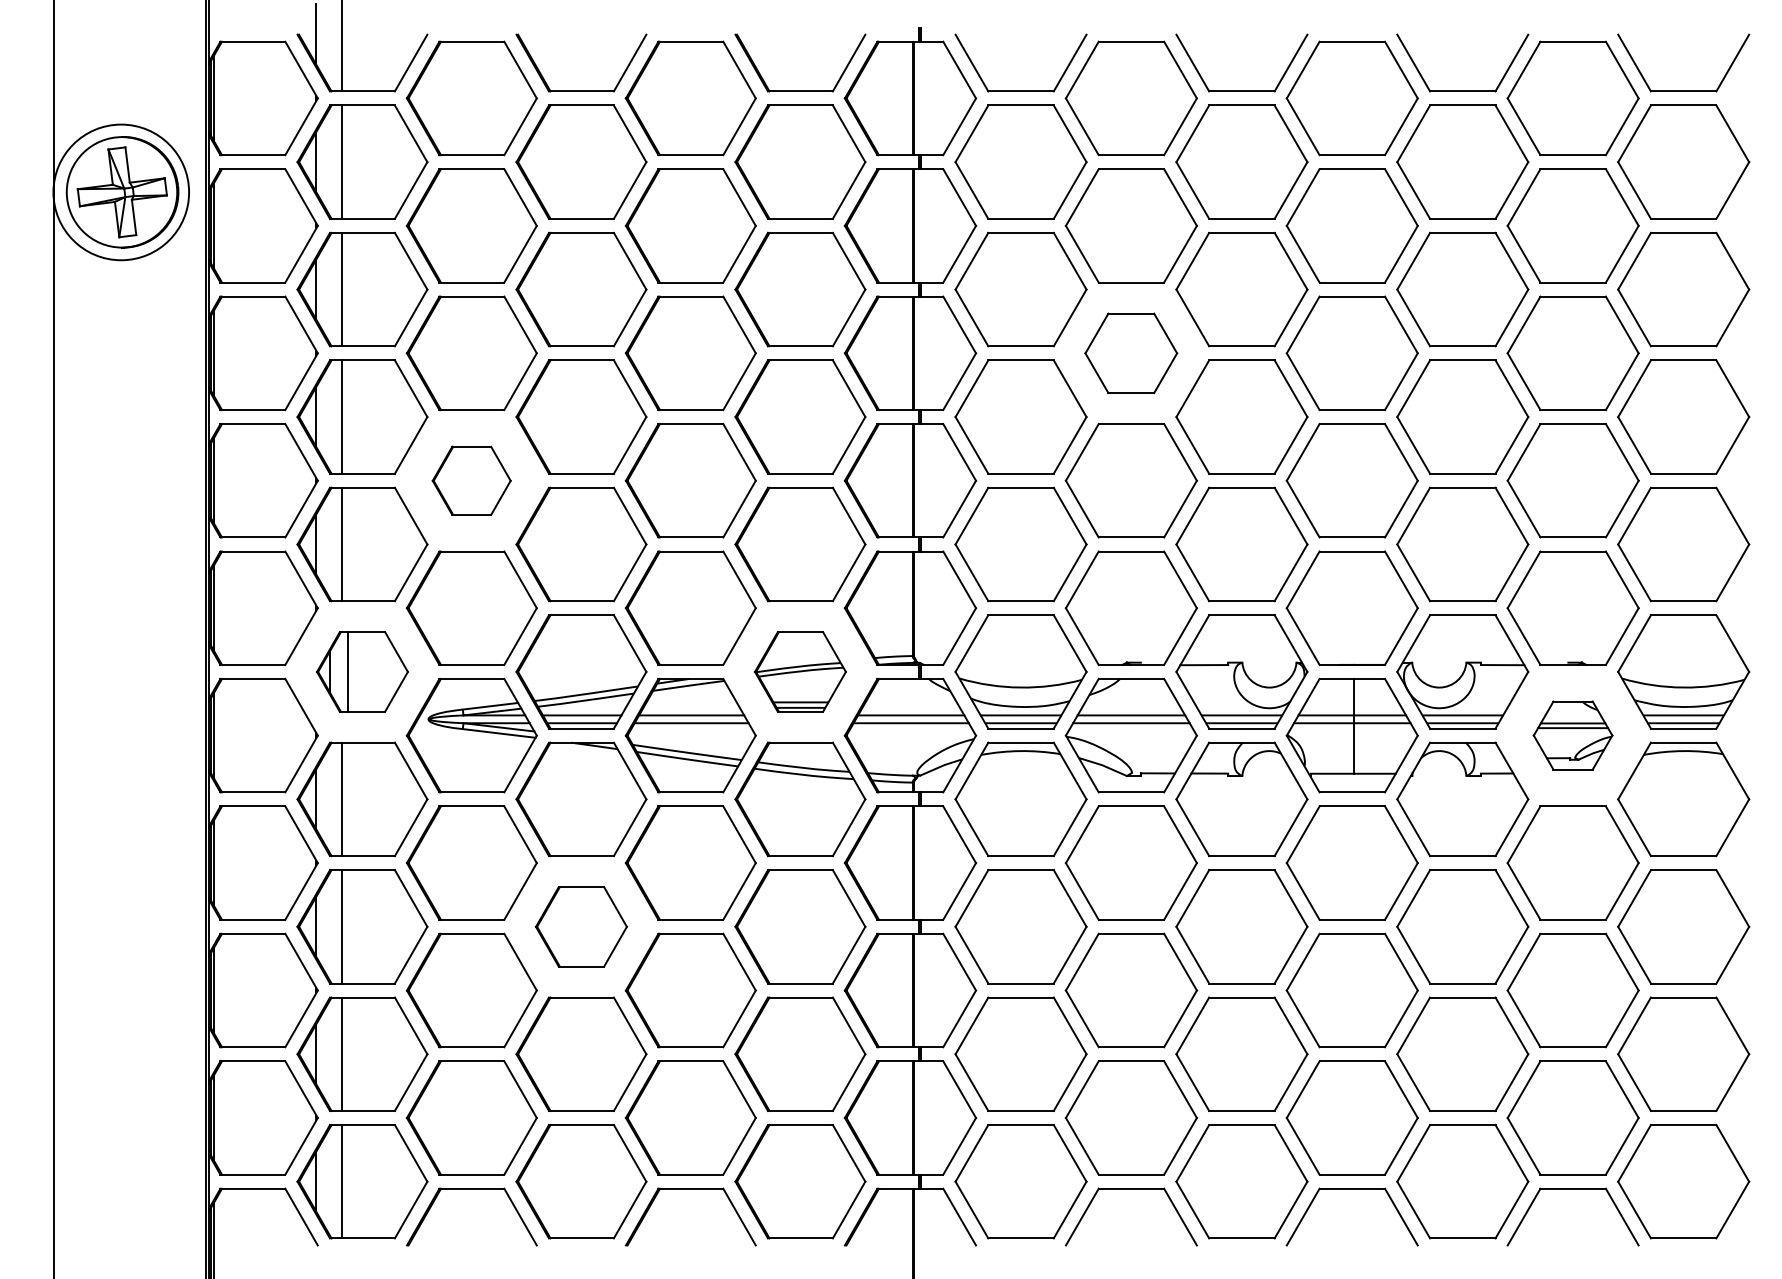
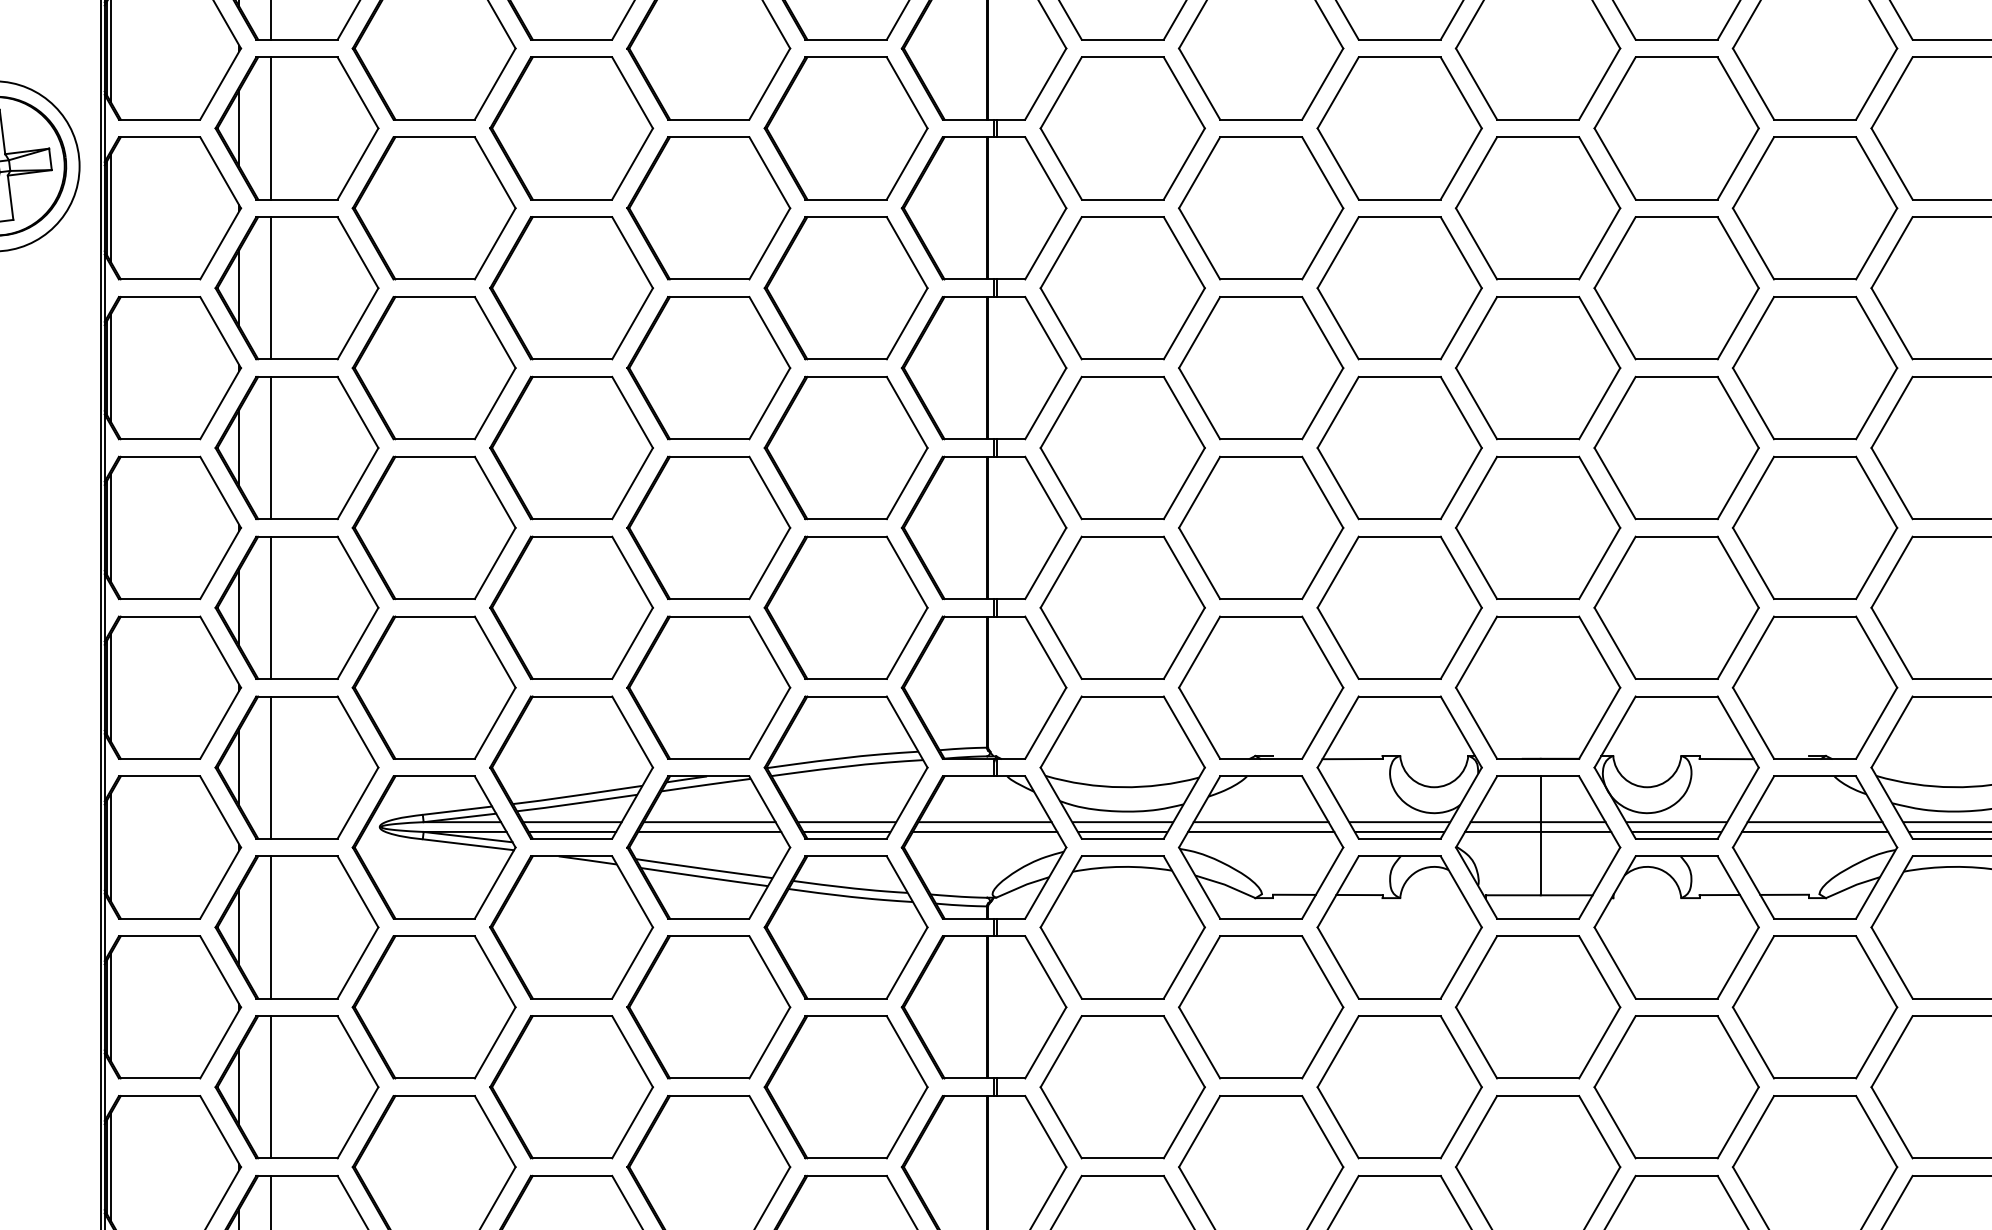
part: (1130, 353) -> (1260, 368), size x1.43
part: (471, 480) -> (433, 527), size x1.67
part: (362, 671) -> (297, 767), size x1.43
part: (800, 671) -> (846, 767), size x1.43
part: (1572, 735) -> (1814, 847), size x1.67
part: (581, 926) -> (571, 1086), size x1.43

